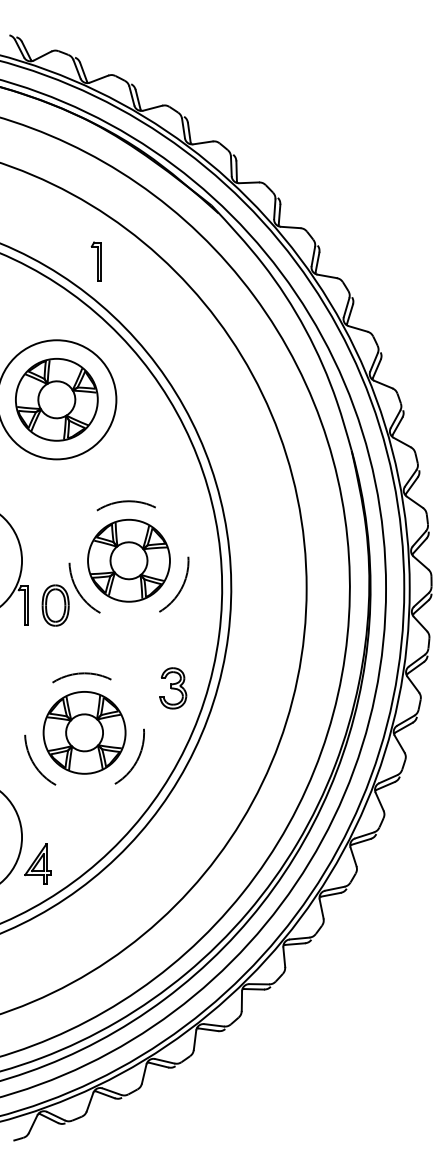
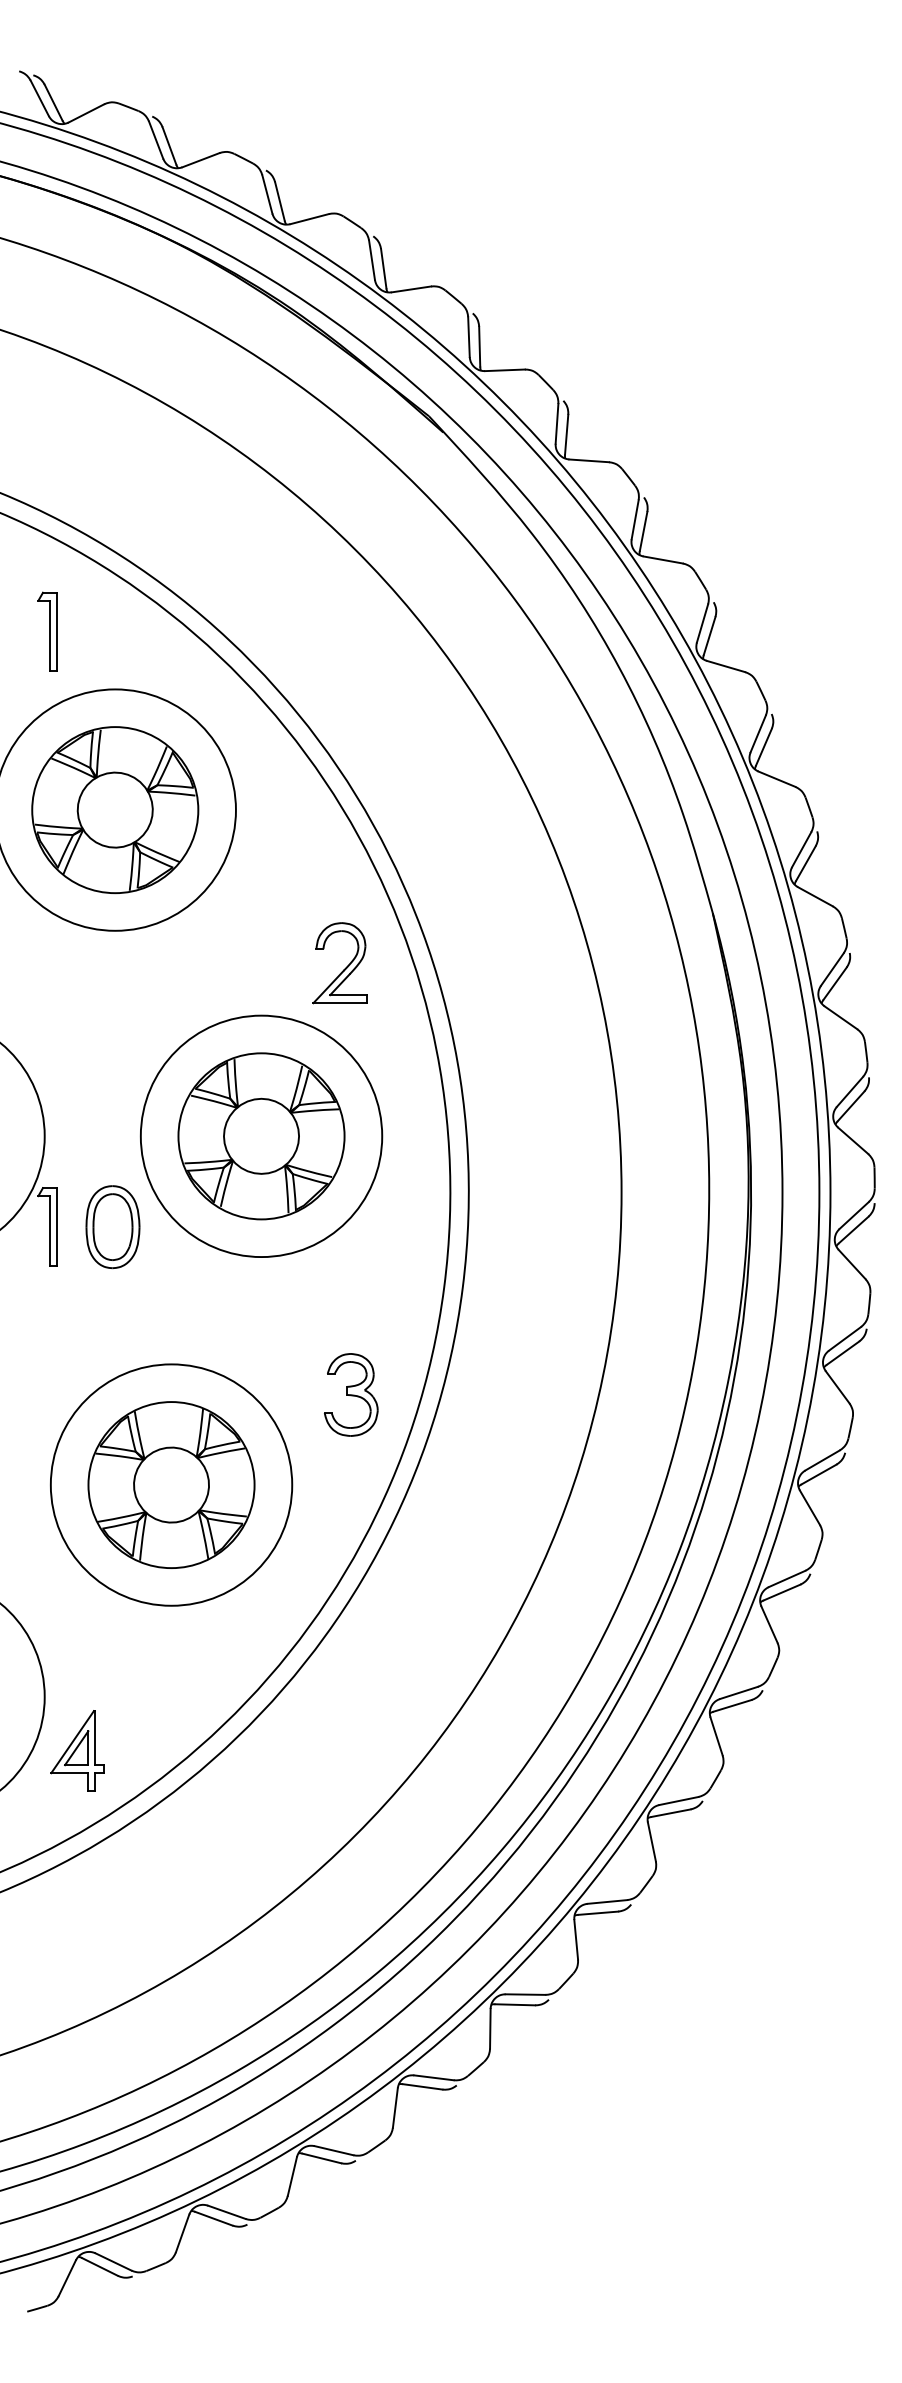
part: (95, 261) -> (45, 631), moved
part: (167, 475) -> (339, 963), added
circle: (128, 560) -> (260, 1135), dashed -> solid
circle: (84, 732) -> (171, 1484), dashed -> solid

